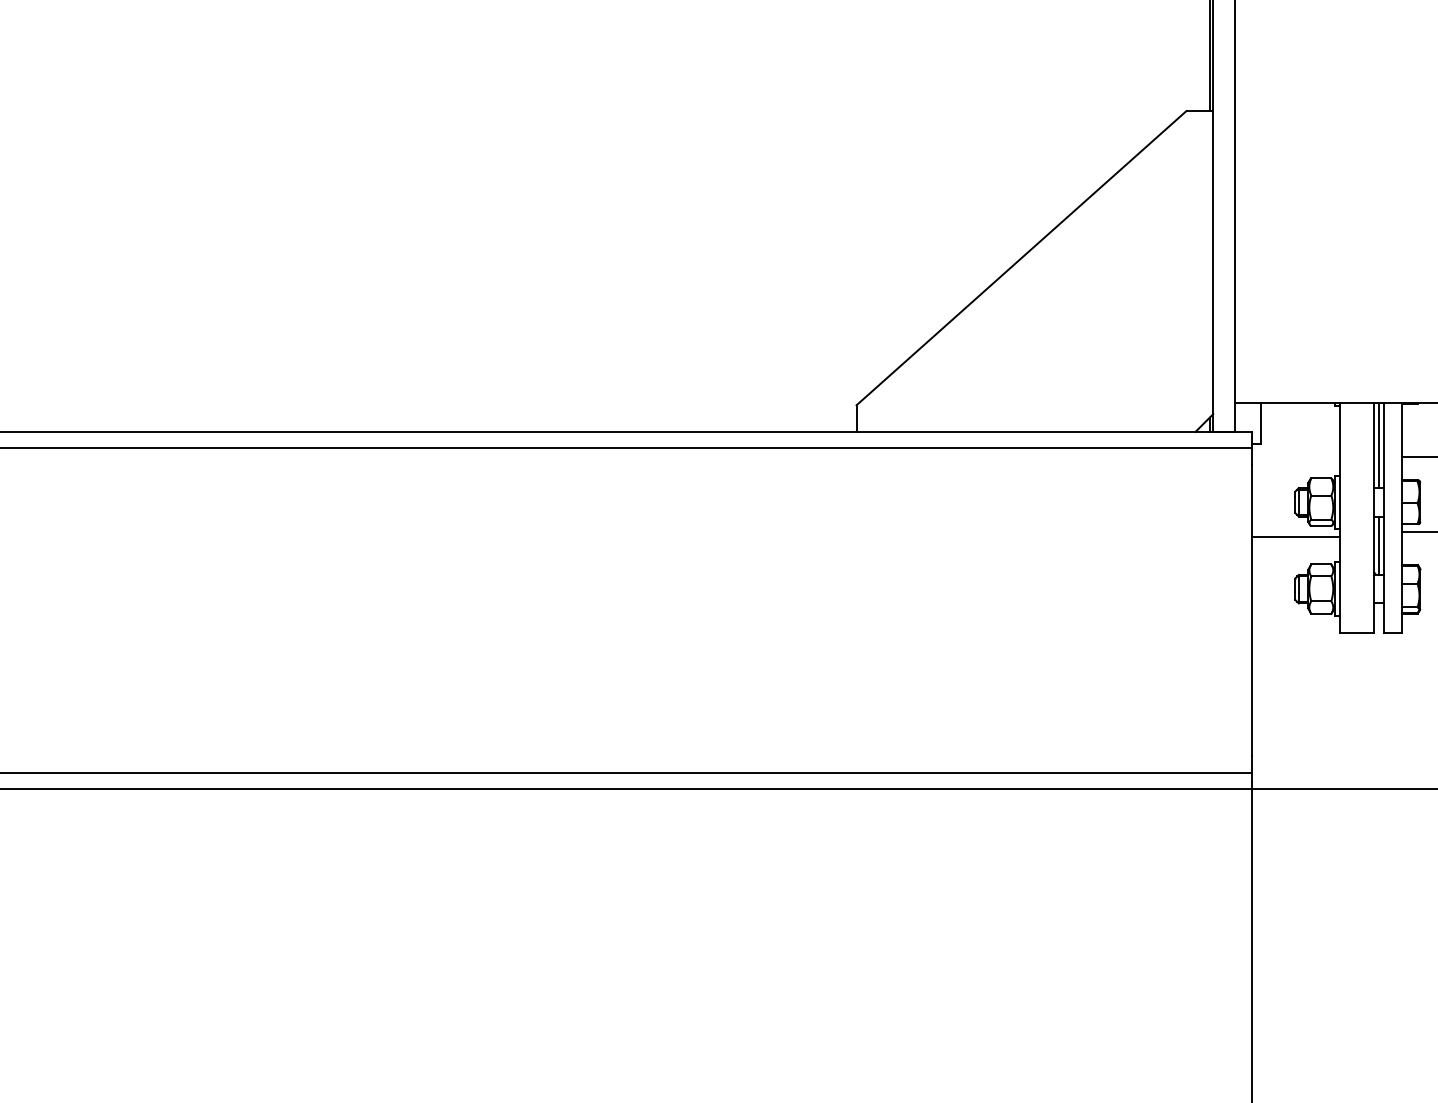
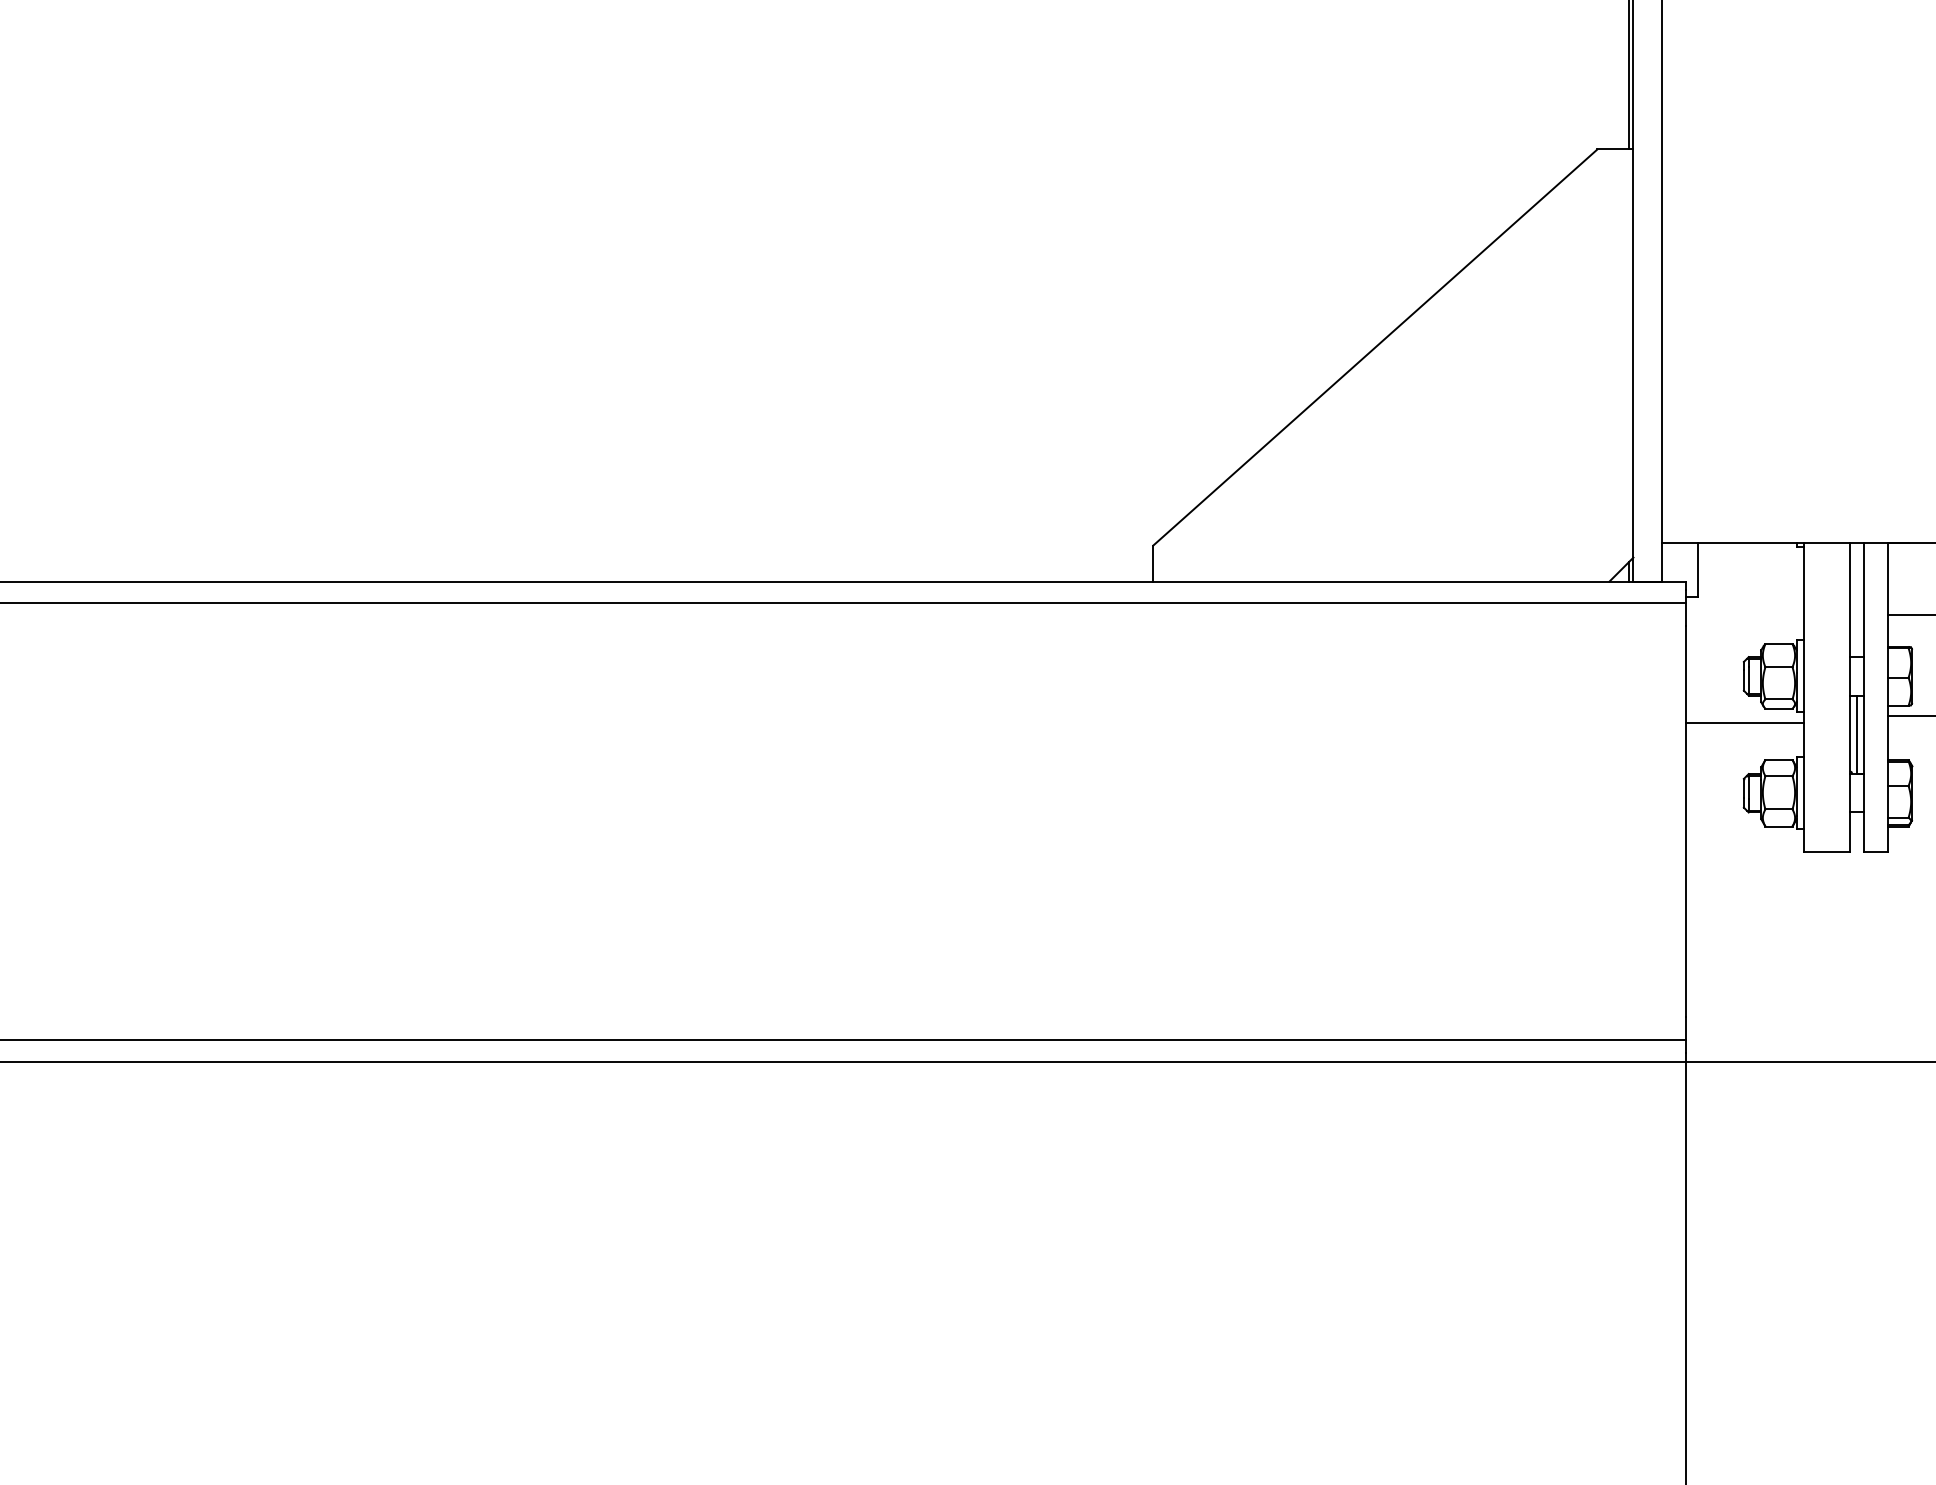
line: (1378, 445) -> (1856, 599), removed

